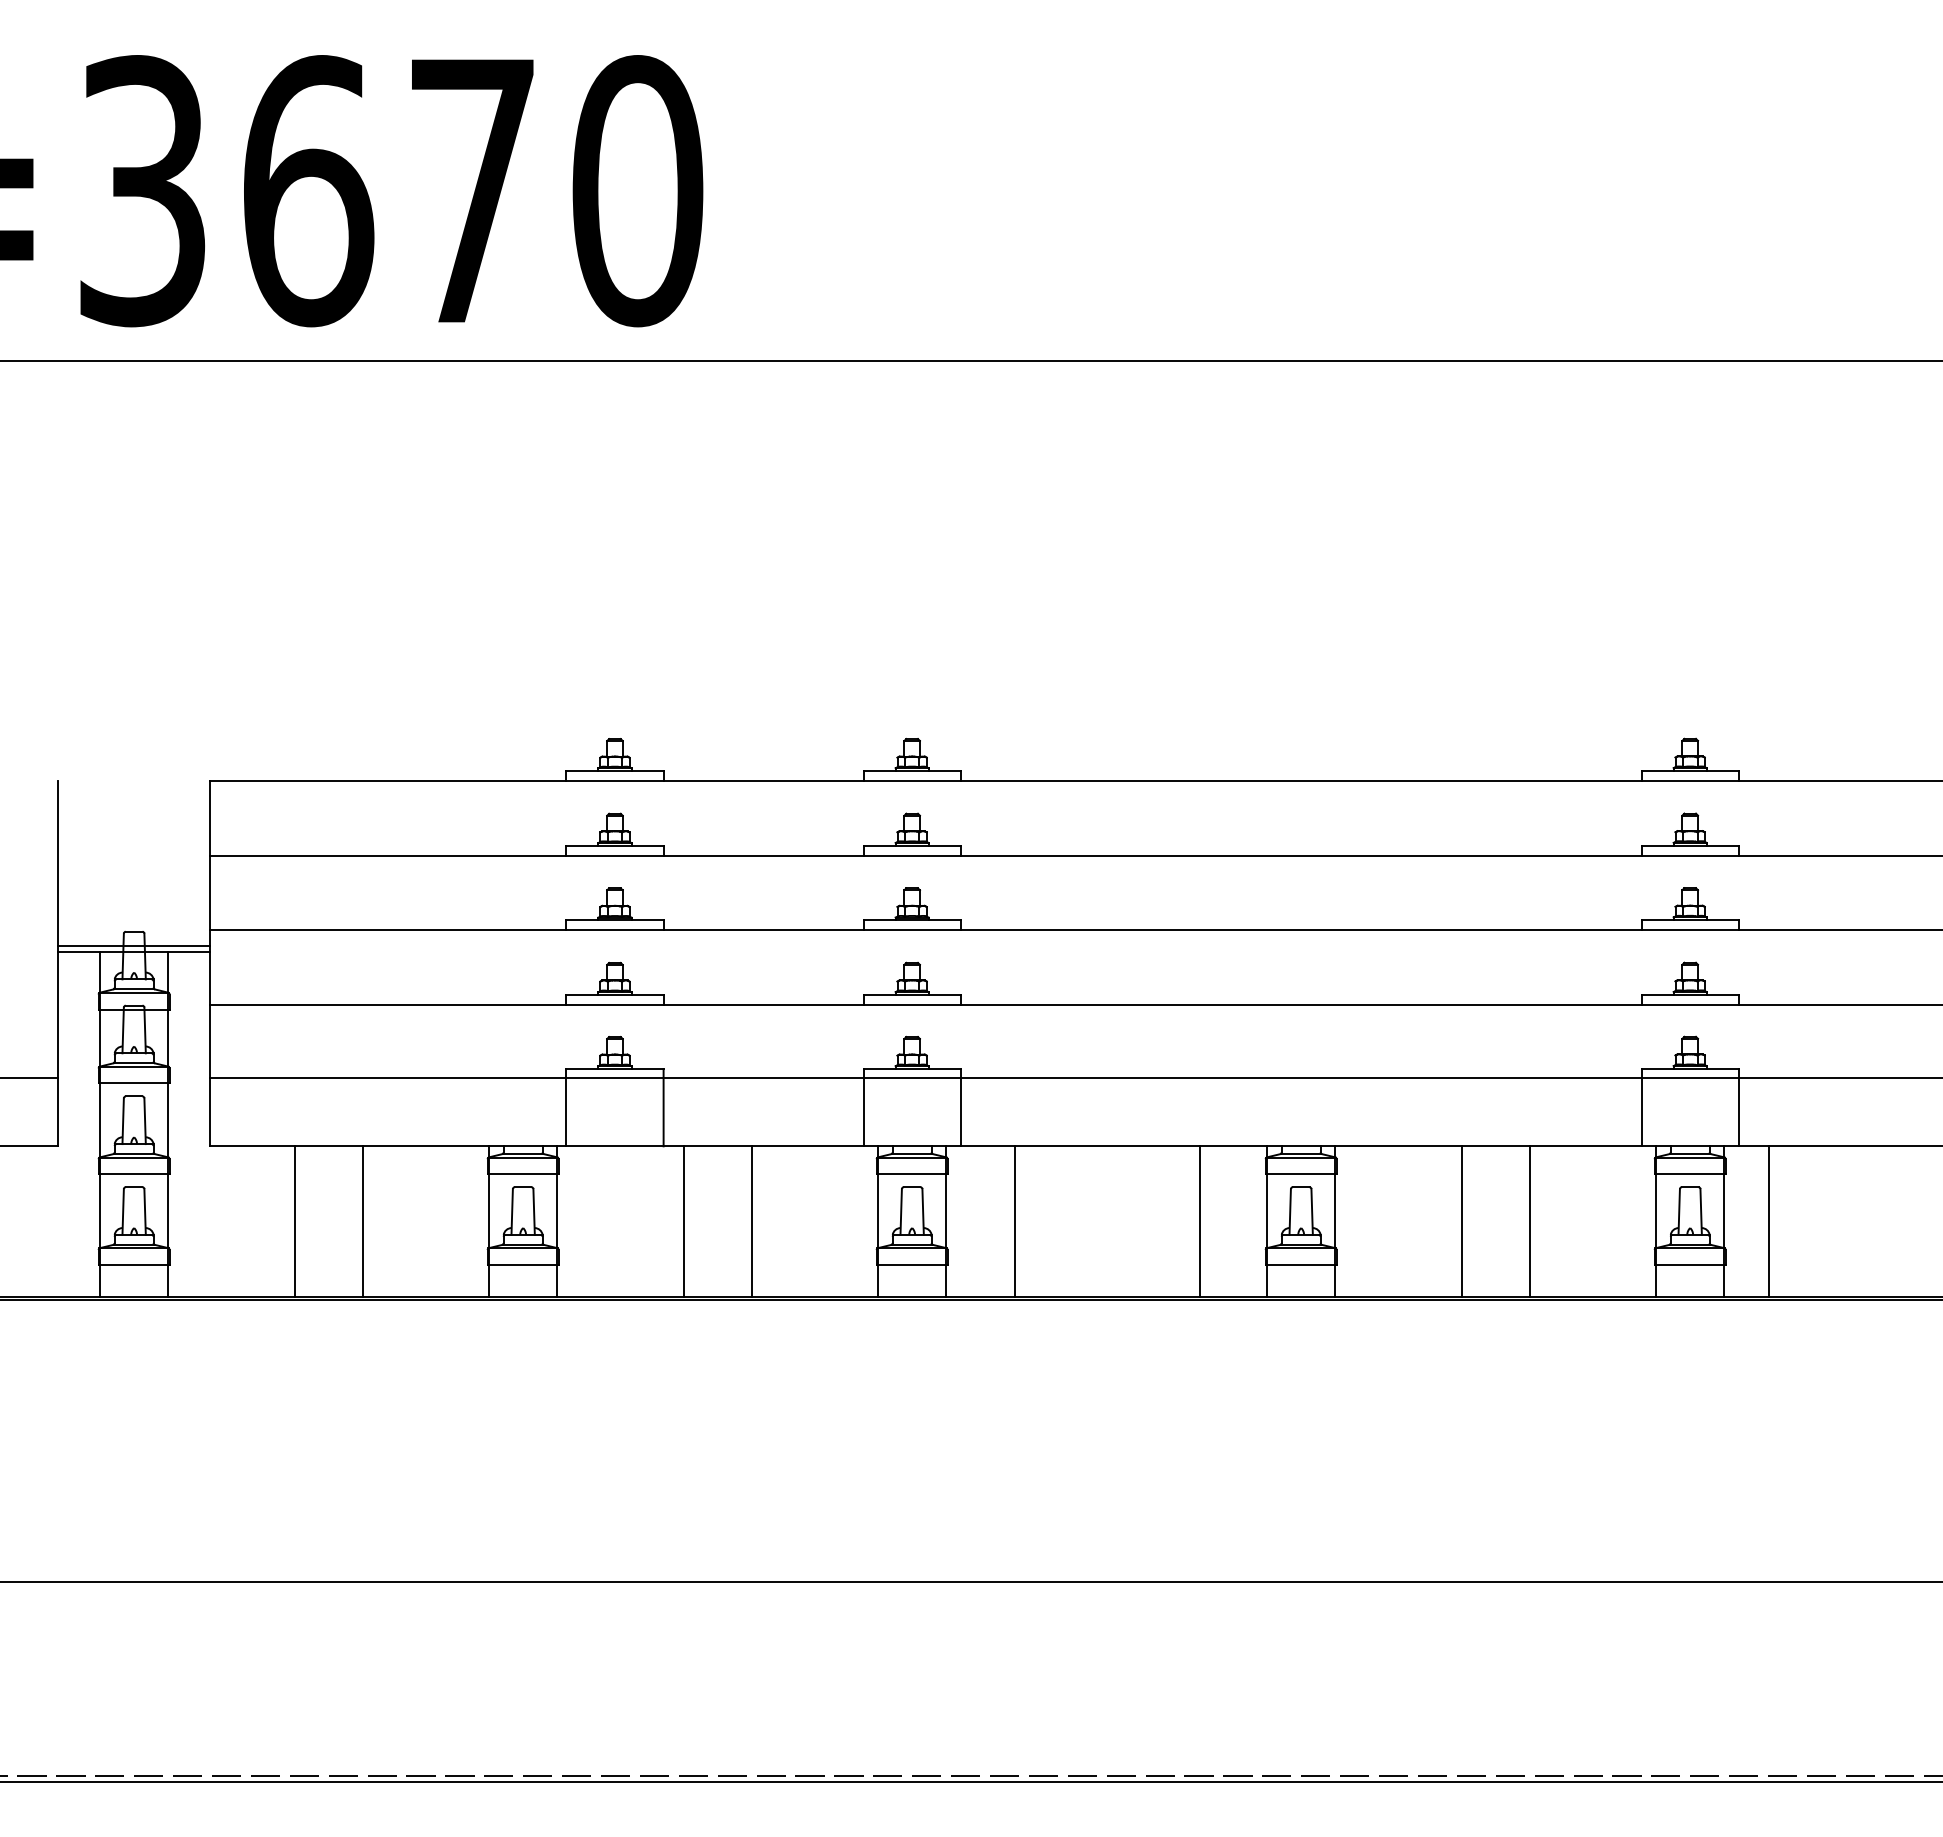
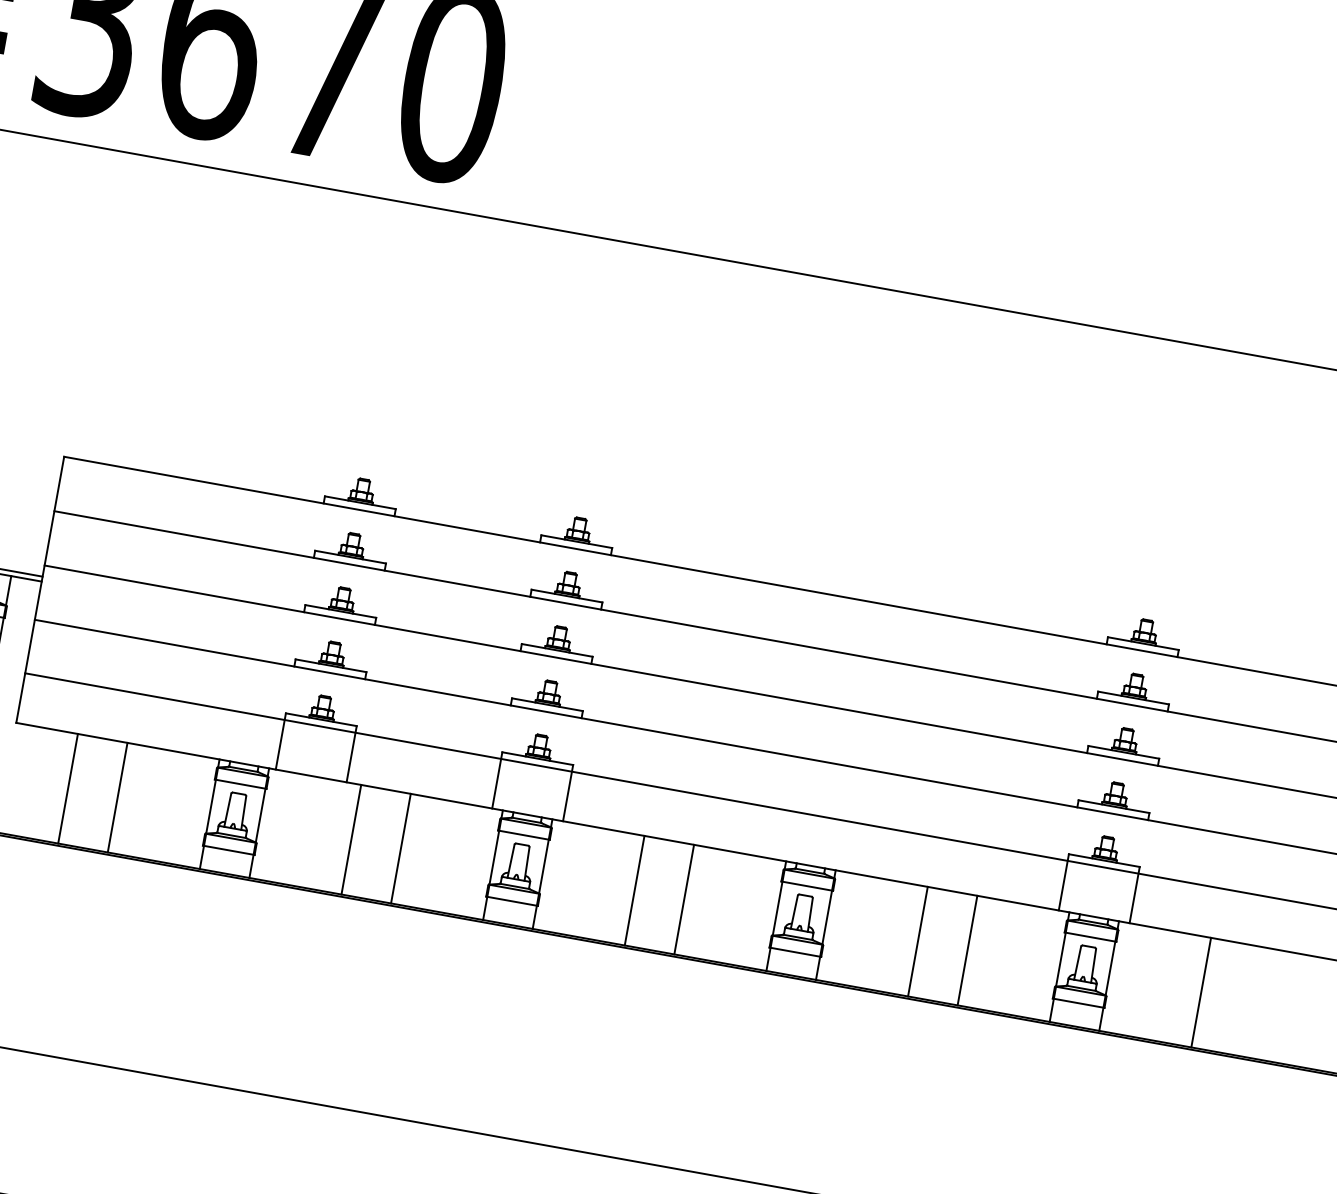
line: (1014, 1221) -> (634, 890), moved
line: (1199, 1221) -> (684, 899), moved
line: (1768, 1221) -> (1201, 992), moved

